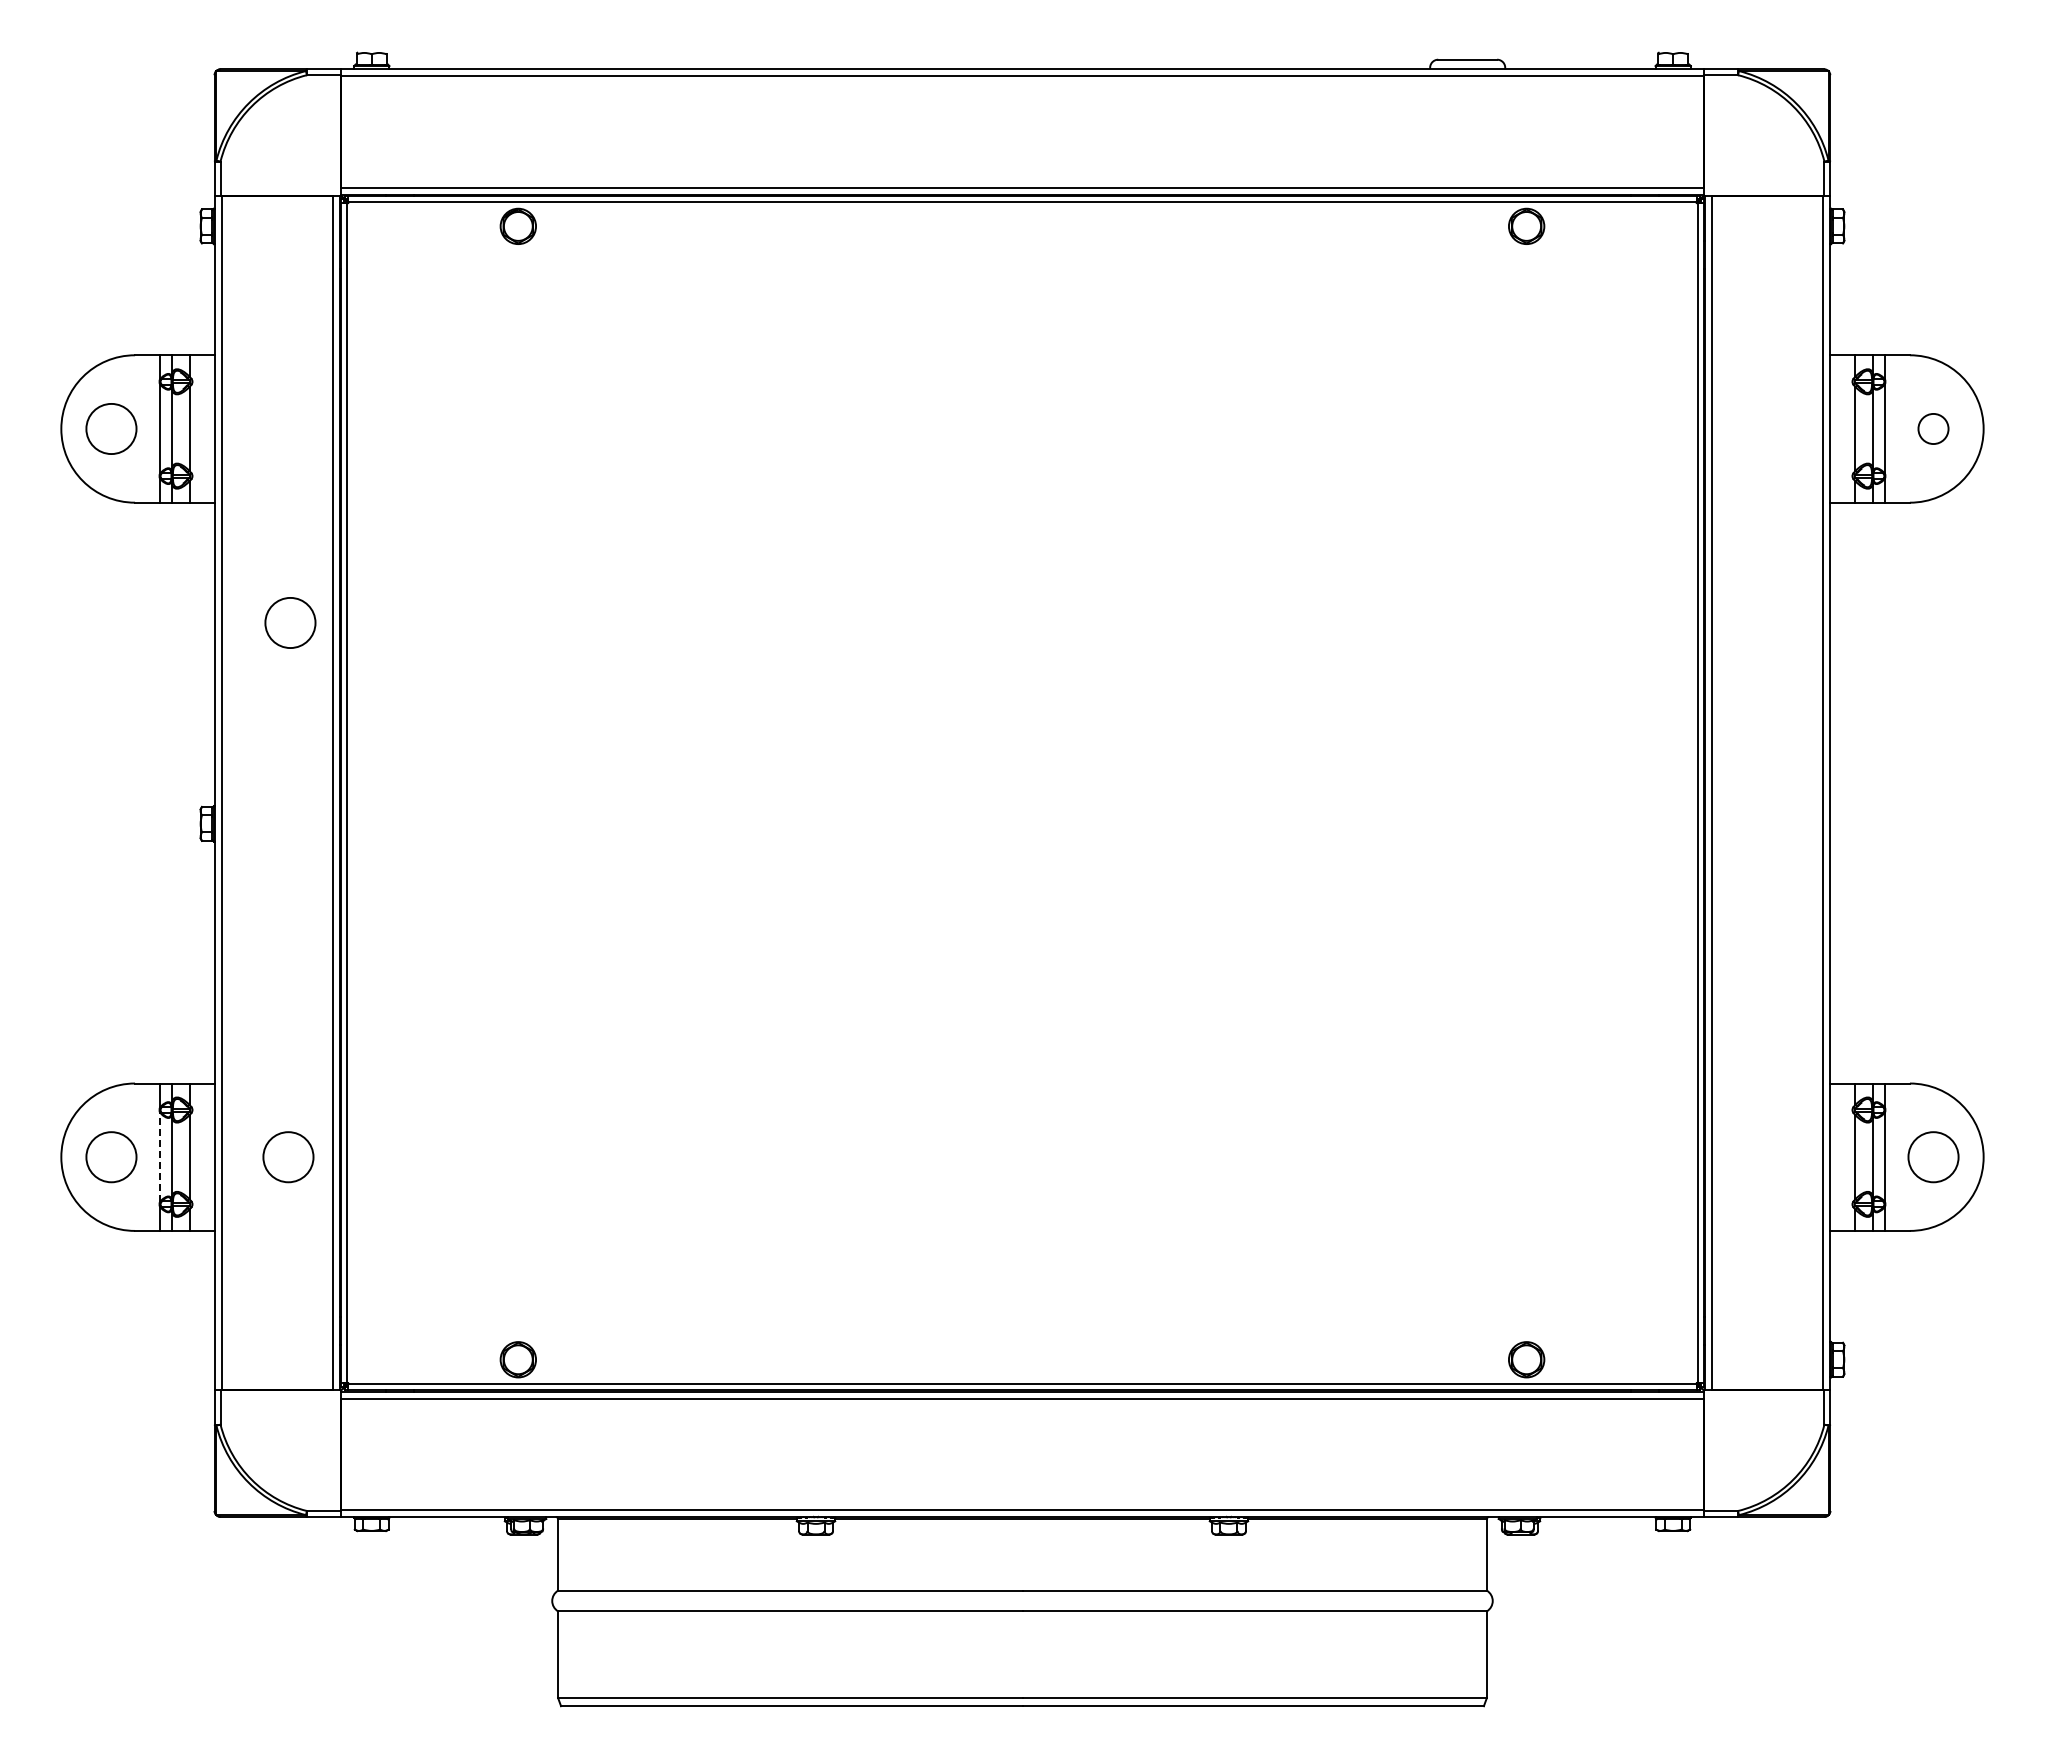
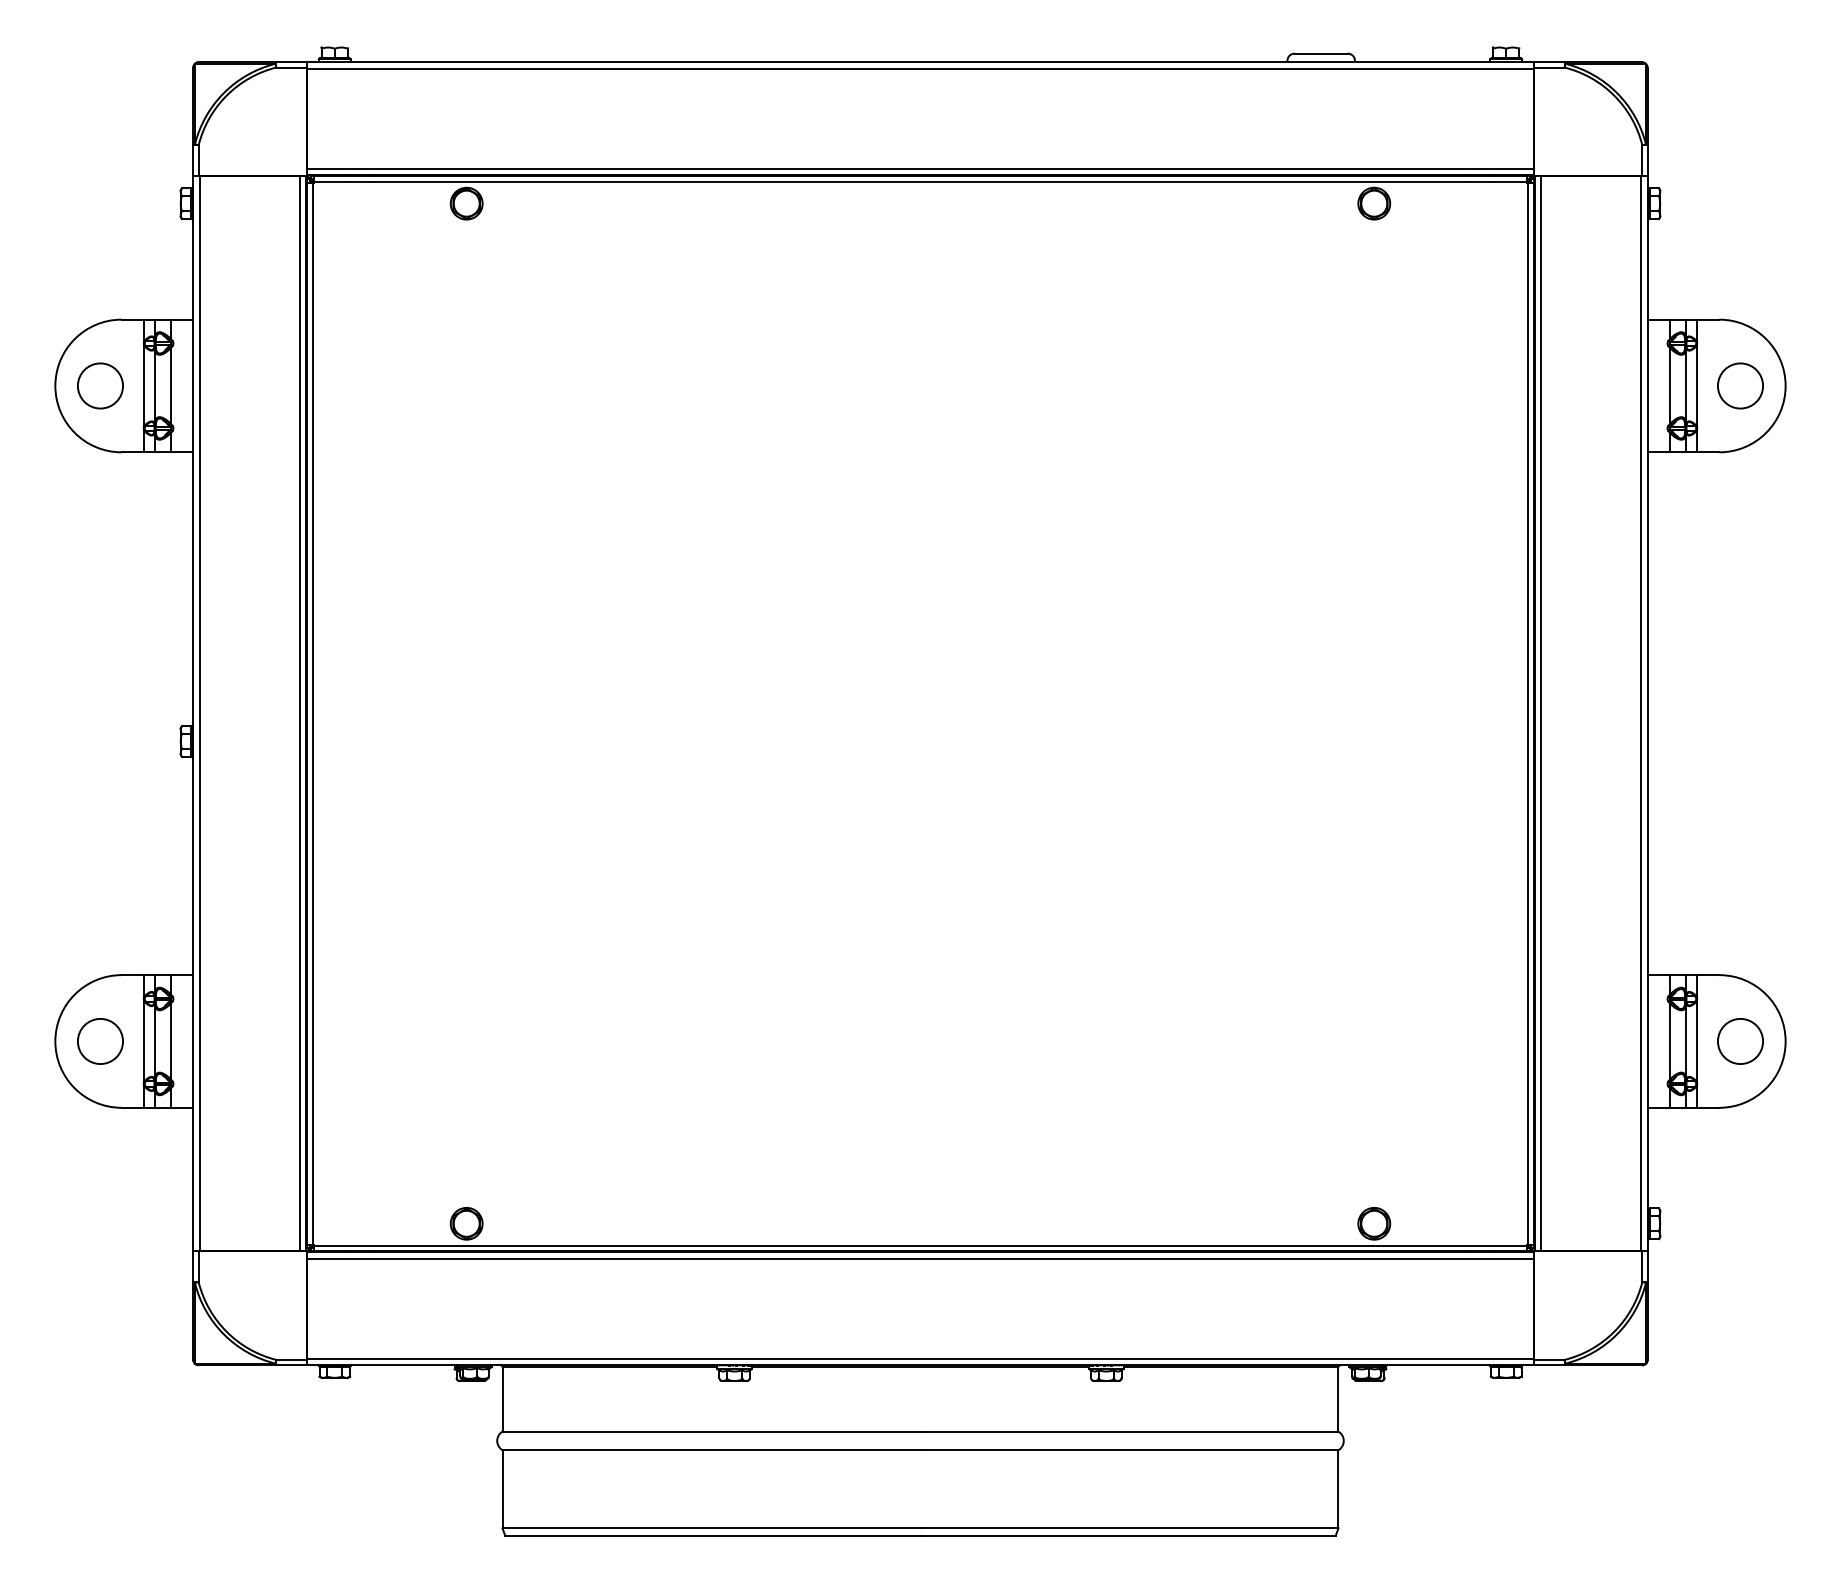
circle: (1933, 428) -> (1740, 385), size x1.67
circle: (290, 622) -> (261, 560), removed
line: (160, 1157) -> (144, 1041), dashed -> solid
circle: (288, 1157) -> (259, 1041), removed

